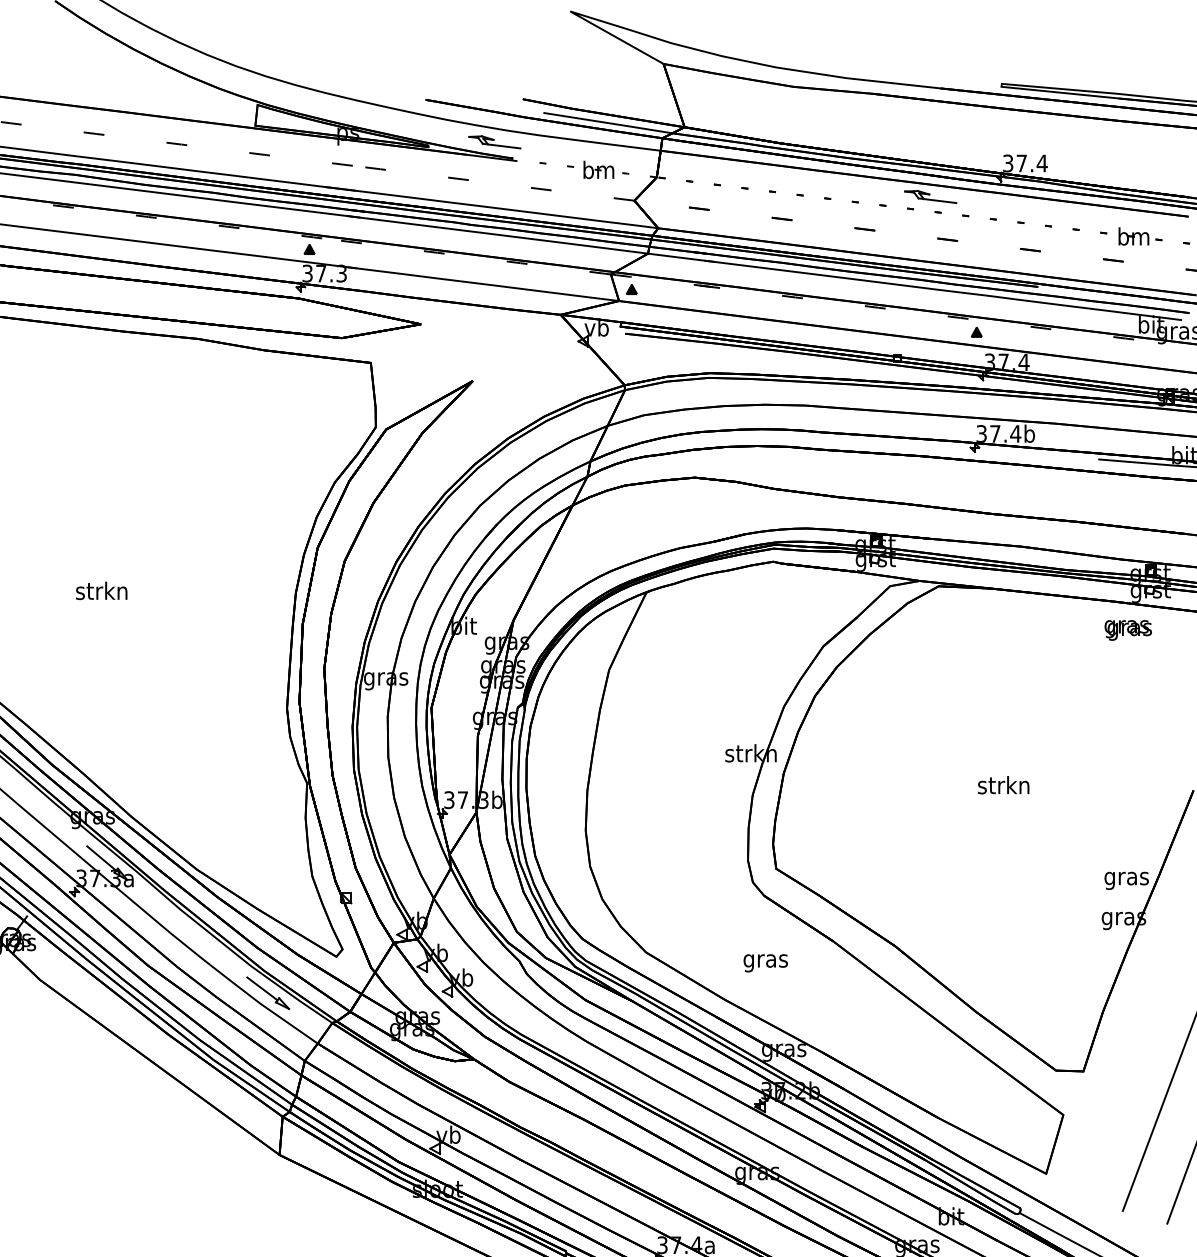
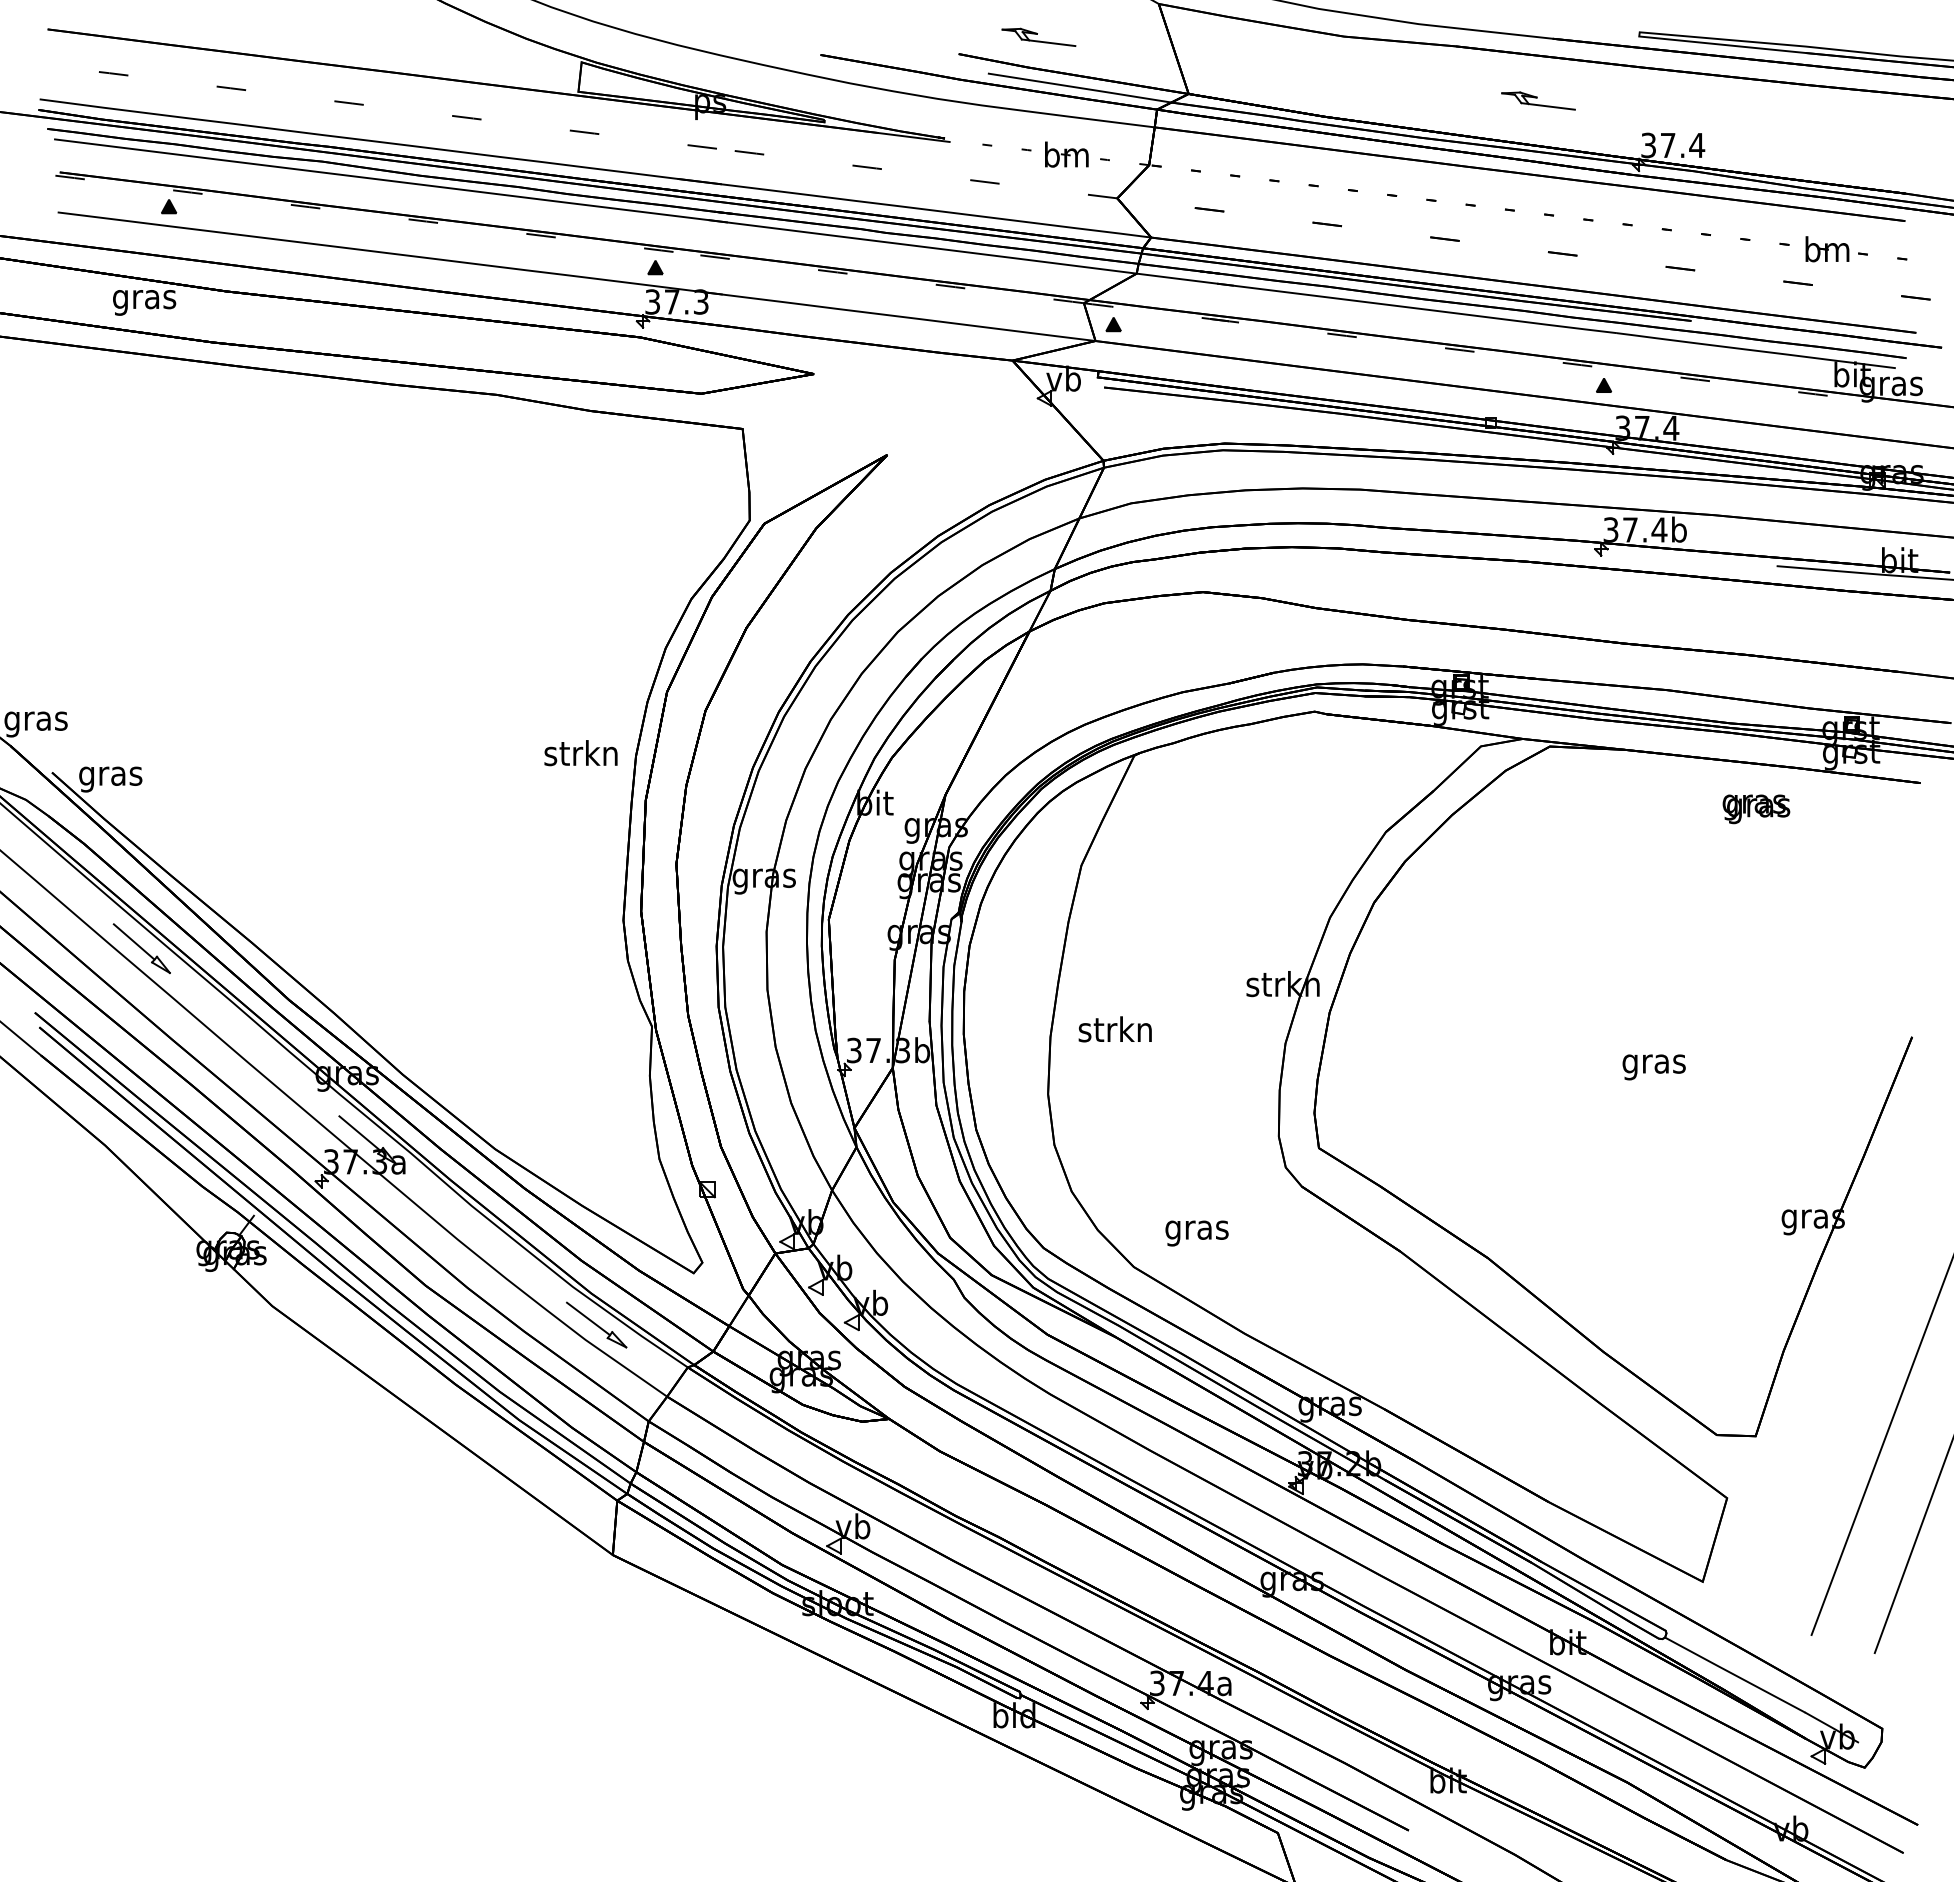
part: (494, 141) -> (1038, 36), moved
part: (930, 196) -> (1538, 100), moved
text: (101, 591) -> (580, 753), moved
text: (1128, 630) -> (1756, 809), moved
text: (1003, 785) -> (1114, 1029), moved
text: (1126, 880) -> (1653, 1067), moved
text: (765, 963) -> (1196, 1233), moved

